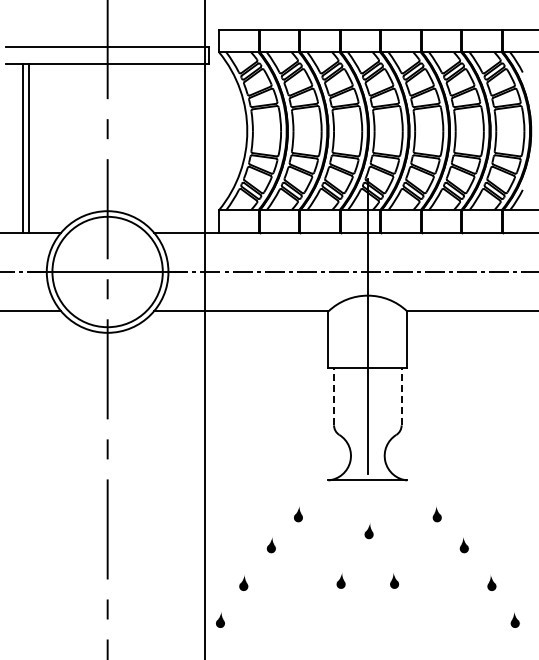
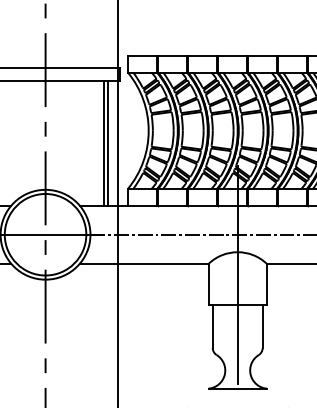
line: (186, 147) -> (103, 142), added
line: (192, 147) -> (108, 142), added
line: (334, 396) -> (213, 326), dashed -> solid
line: (401, 396) -> (262, 326), dashed -> solid

